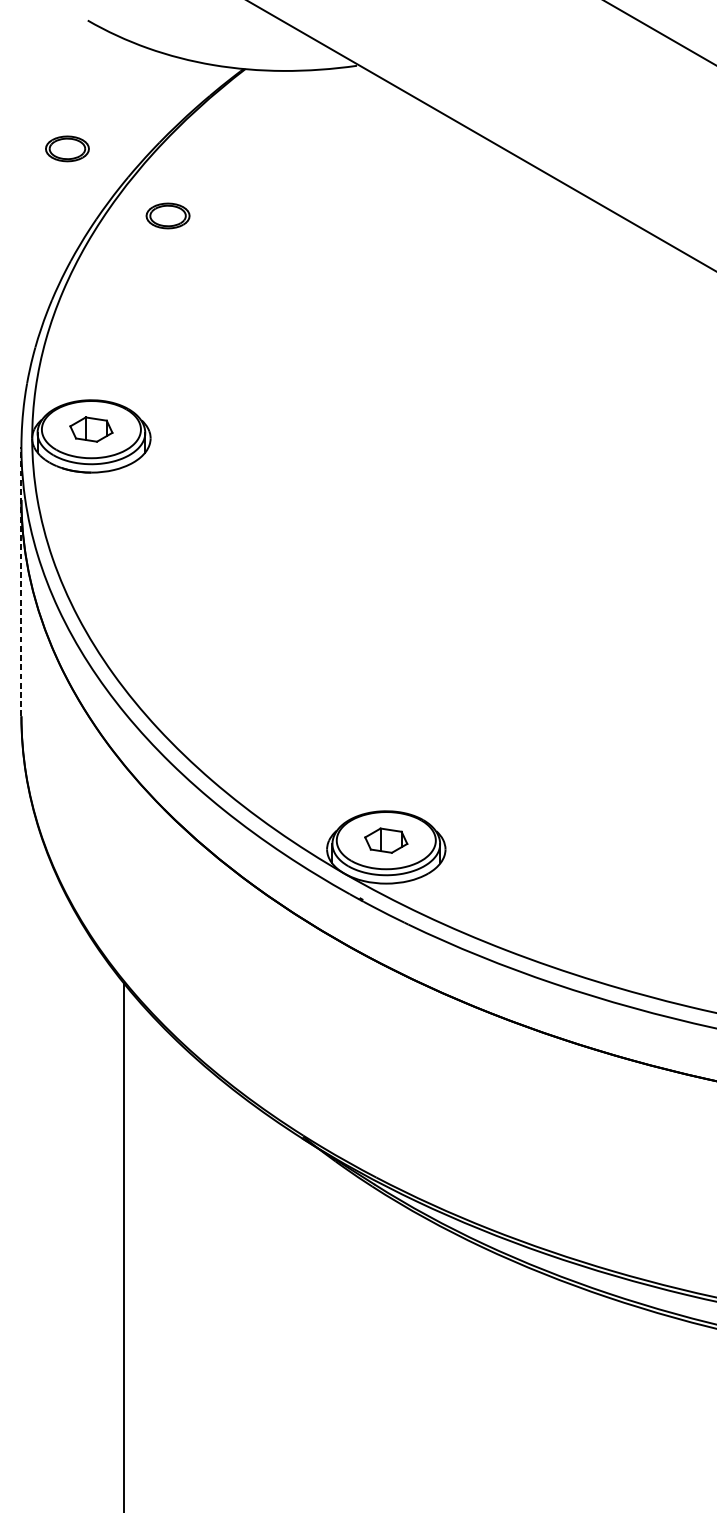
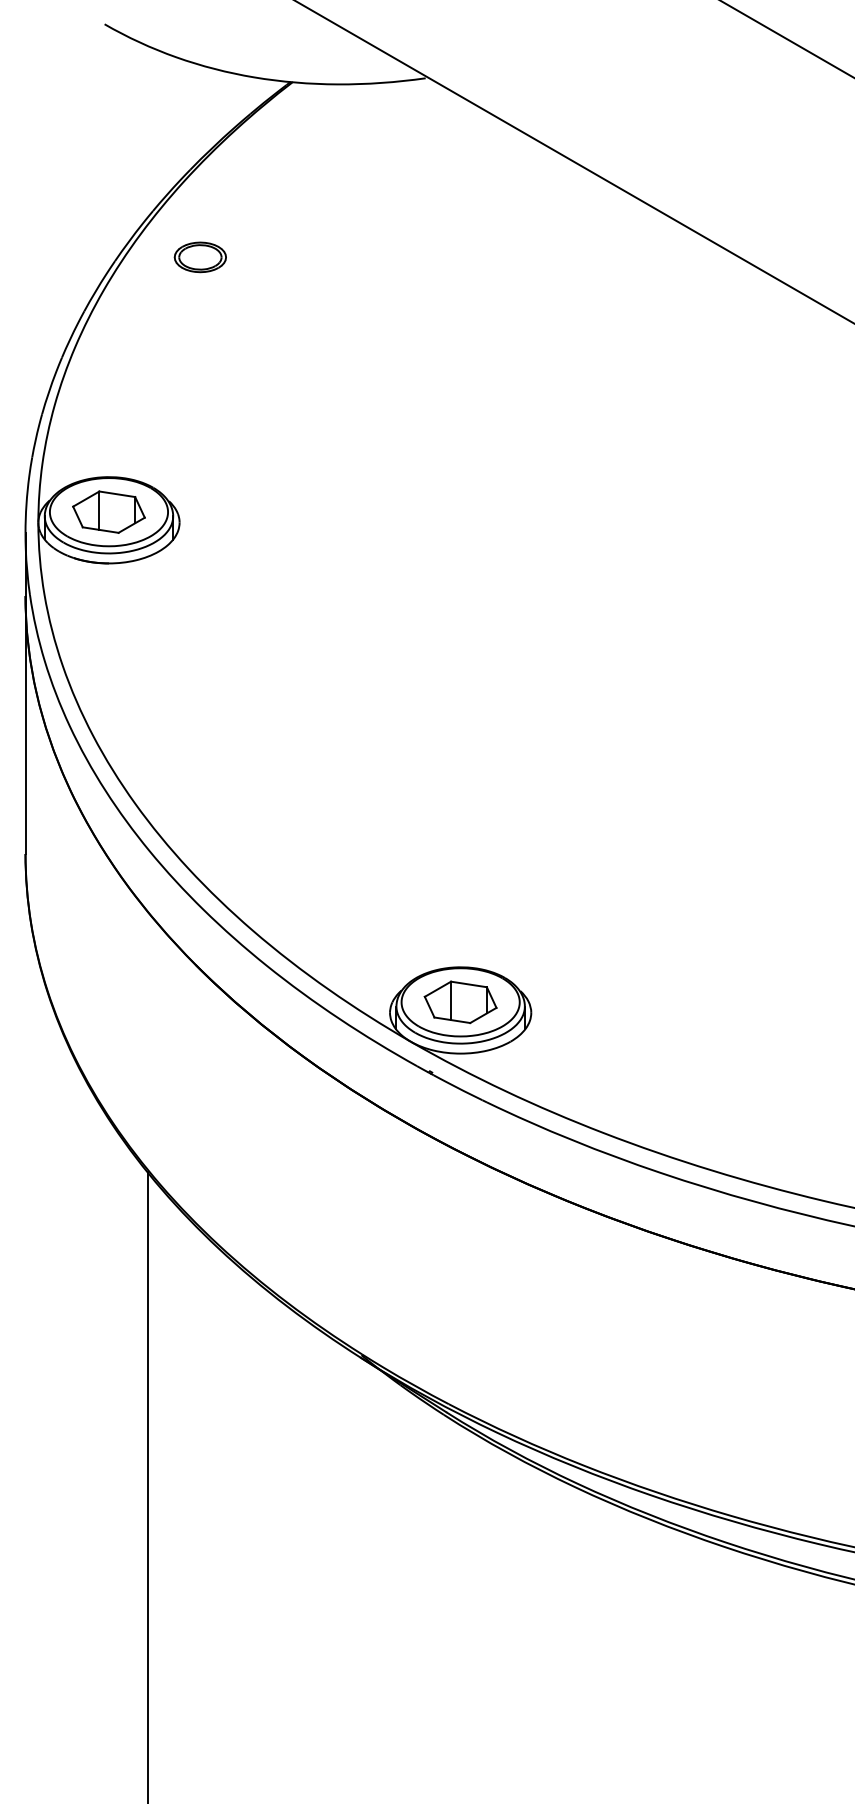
part: (66, 149) -> (79, 177), removed
part: (91, 429) -> (108, 511), size x1.43
line: (21, 581) -> (25, 693), dashed -> solid
part: (386, 840) -> (460, 1002), size x1.43

